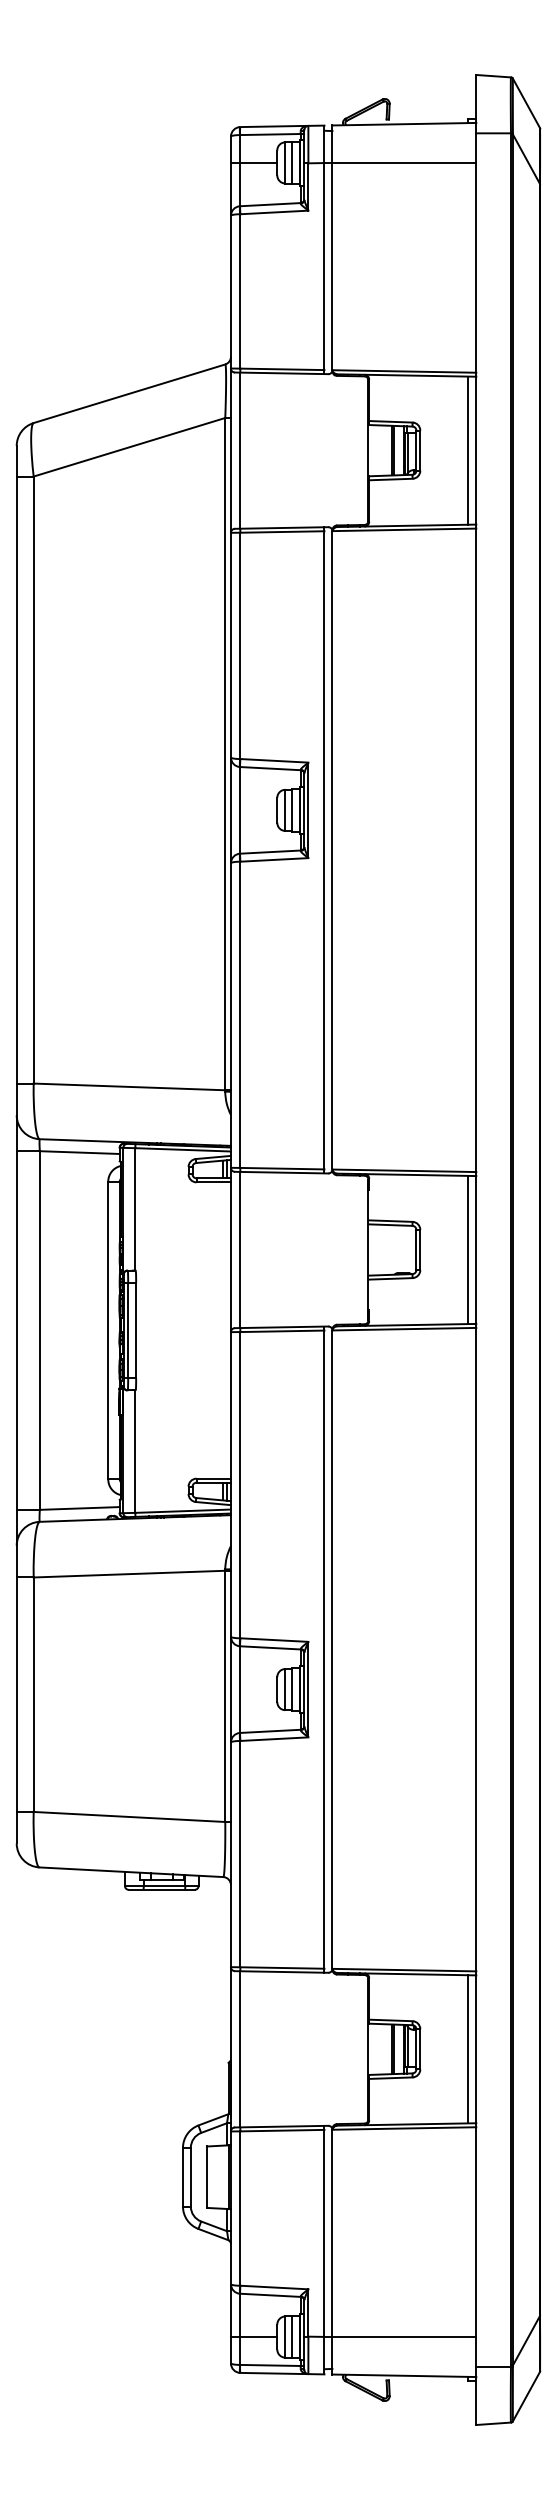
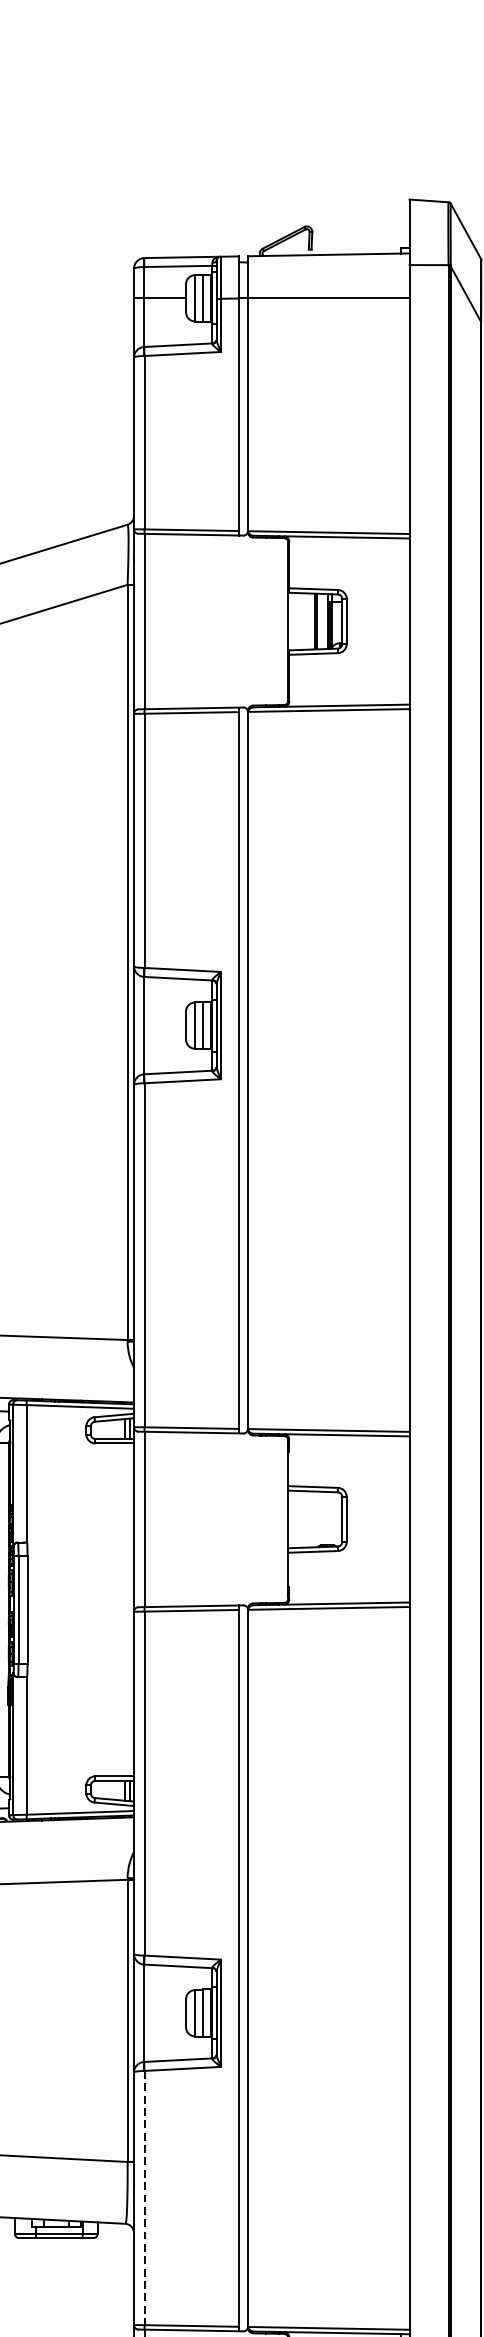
line: (468, 450) -> (400, 621), removed
line: (468, 1249) -> (400, 1518), removed
line: (240, 1854) -> (144, 2198), solid -> dashed

